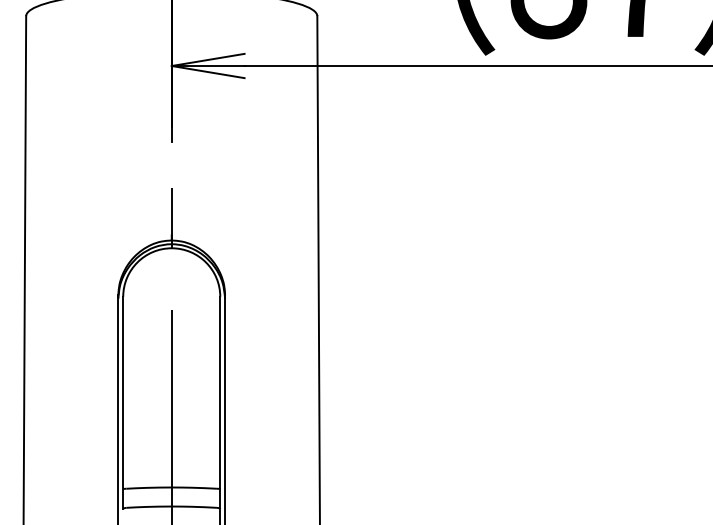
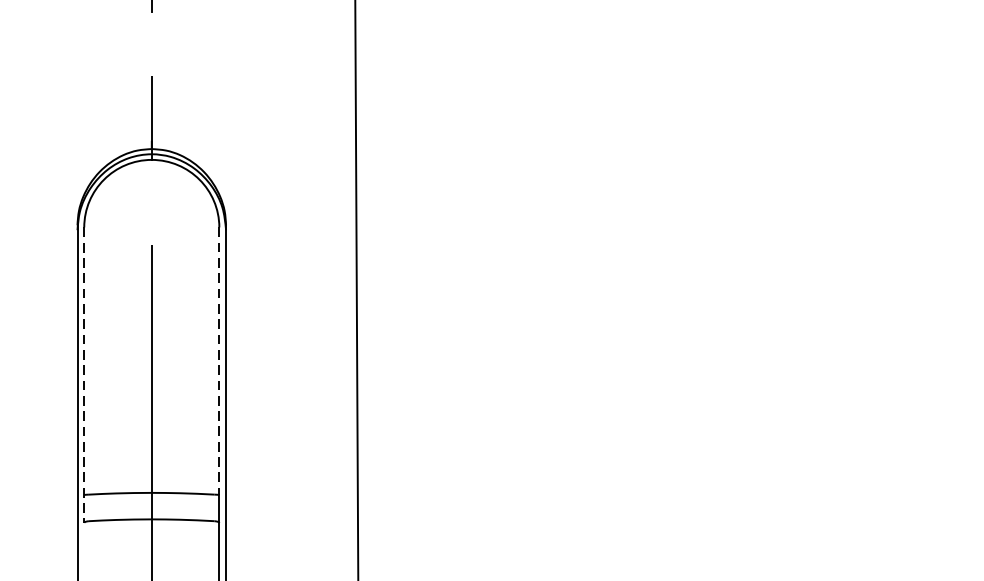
line: (220, 393) -> (219, 362), solid -> dashed
line: (123, 403) -> (84, 375), solid -> dashed

